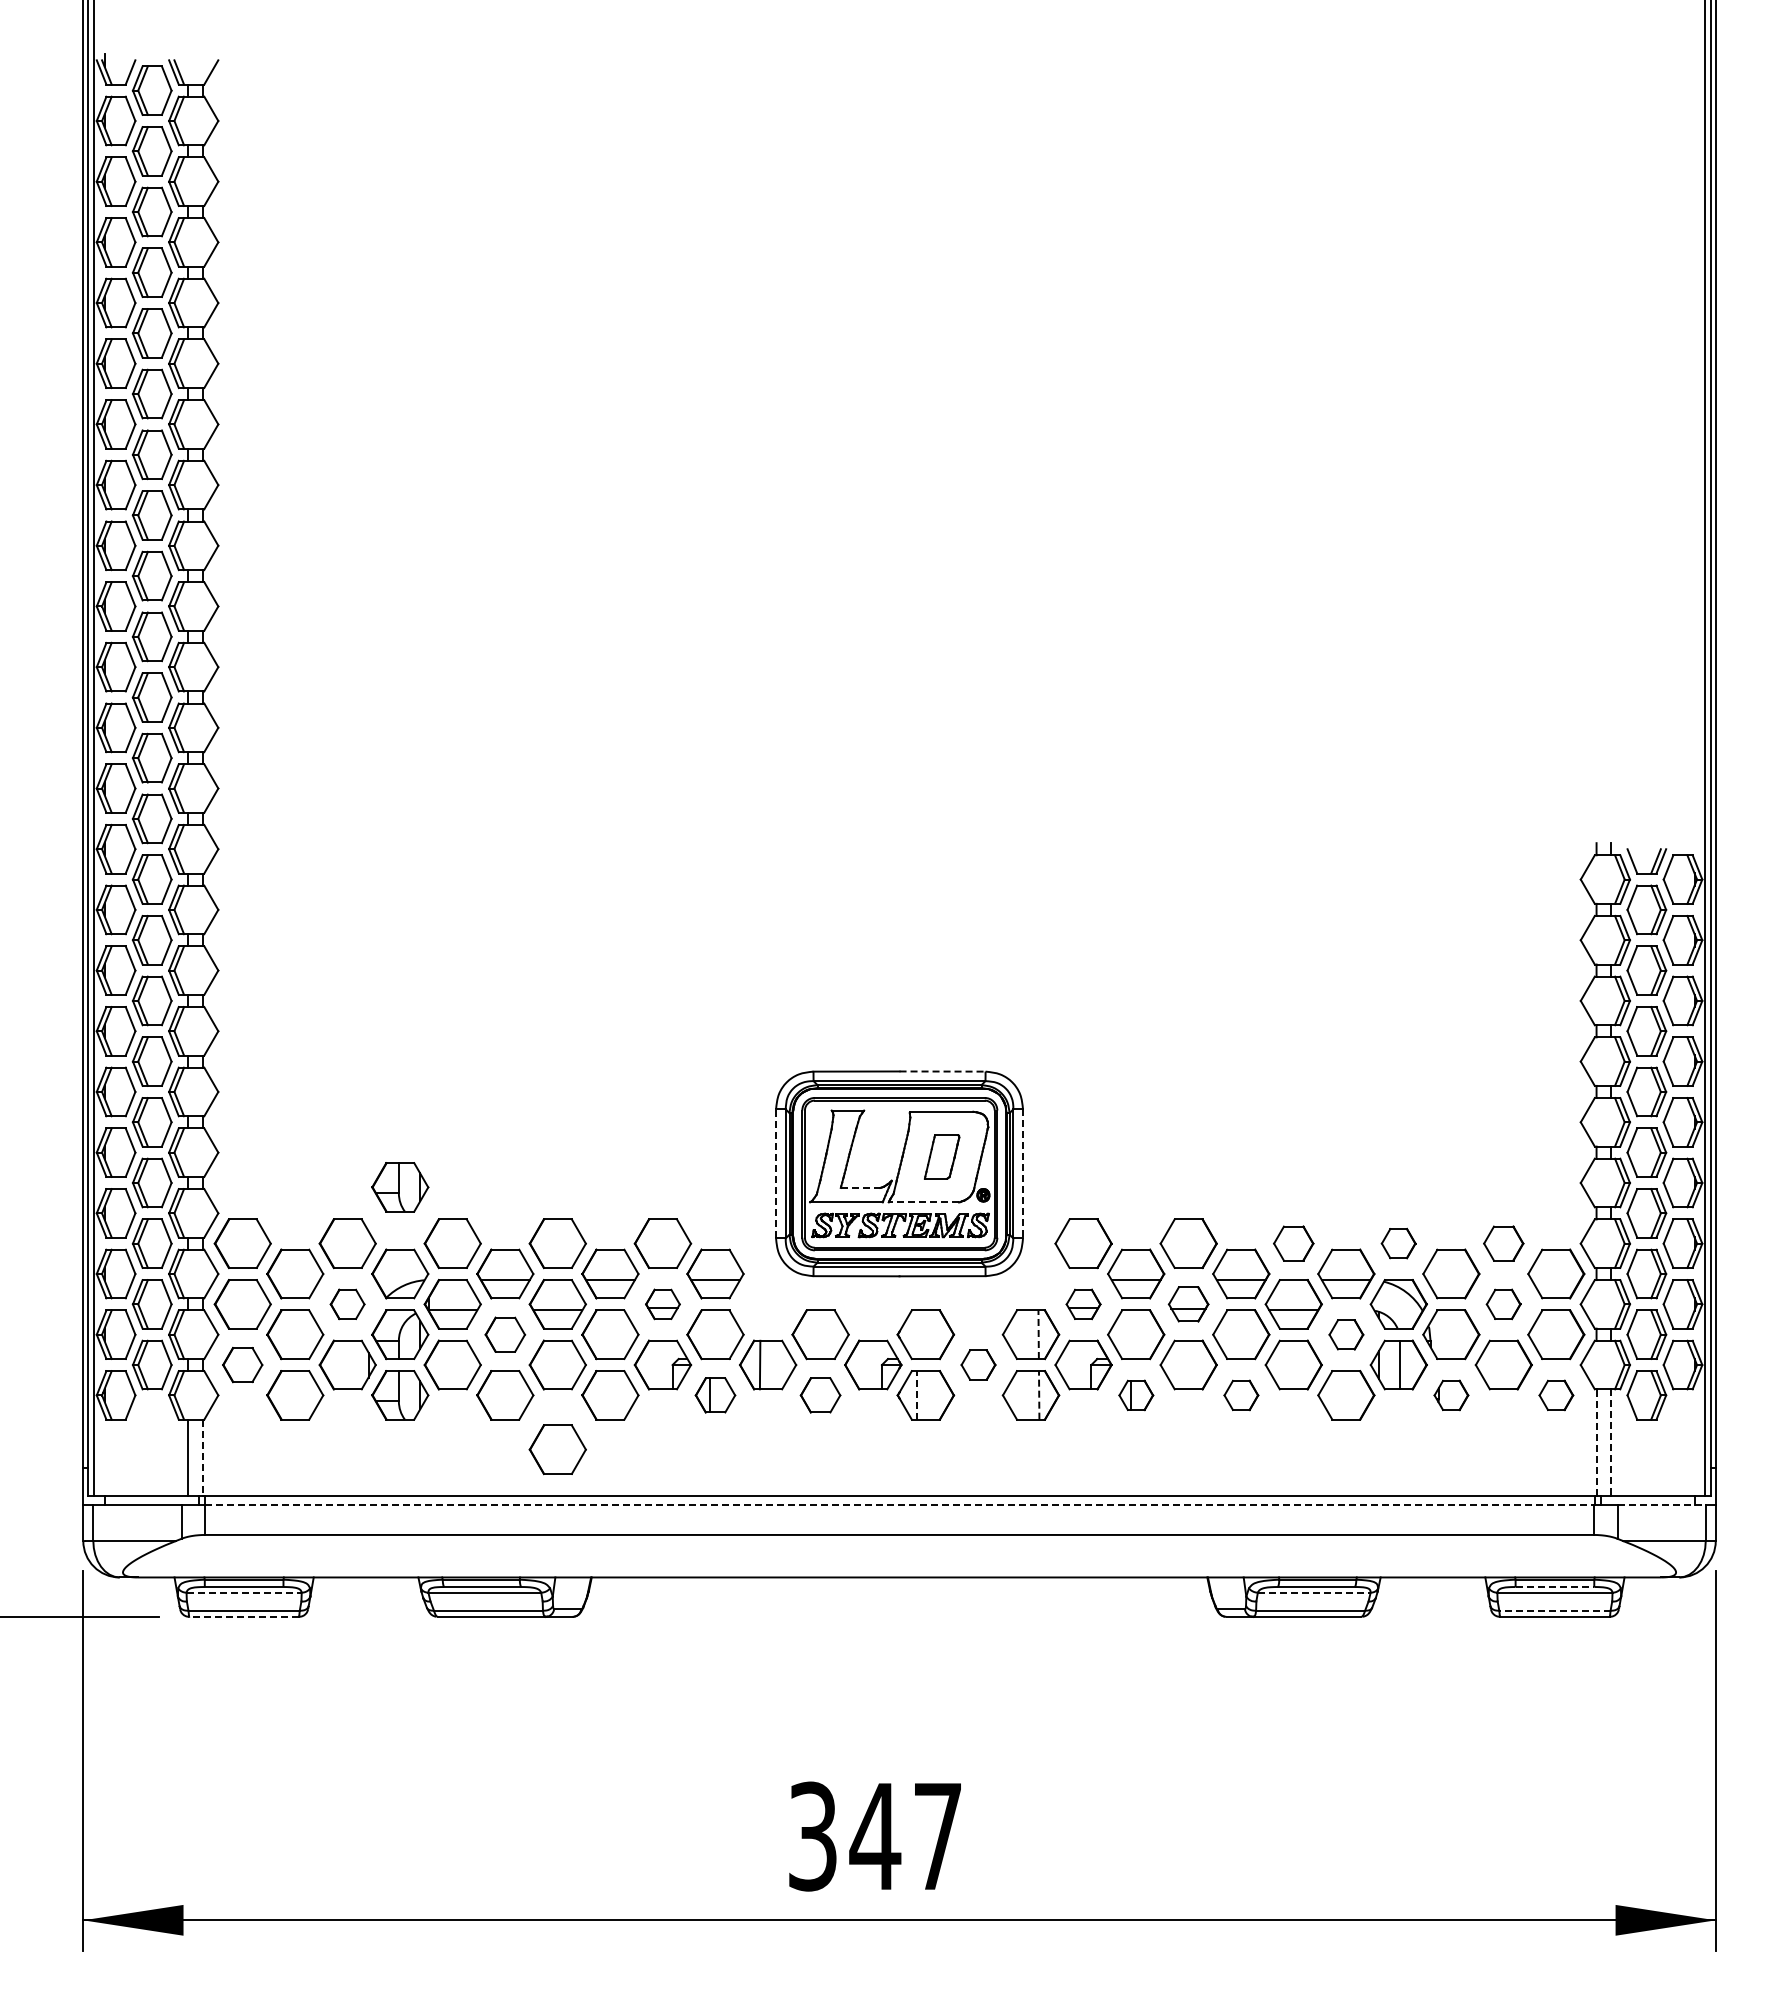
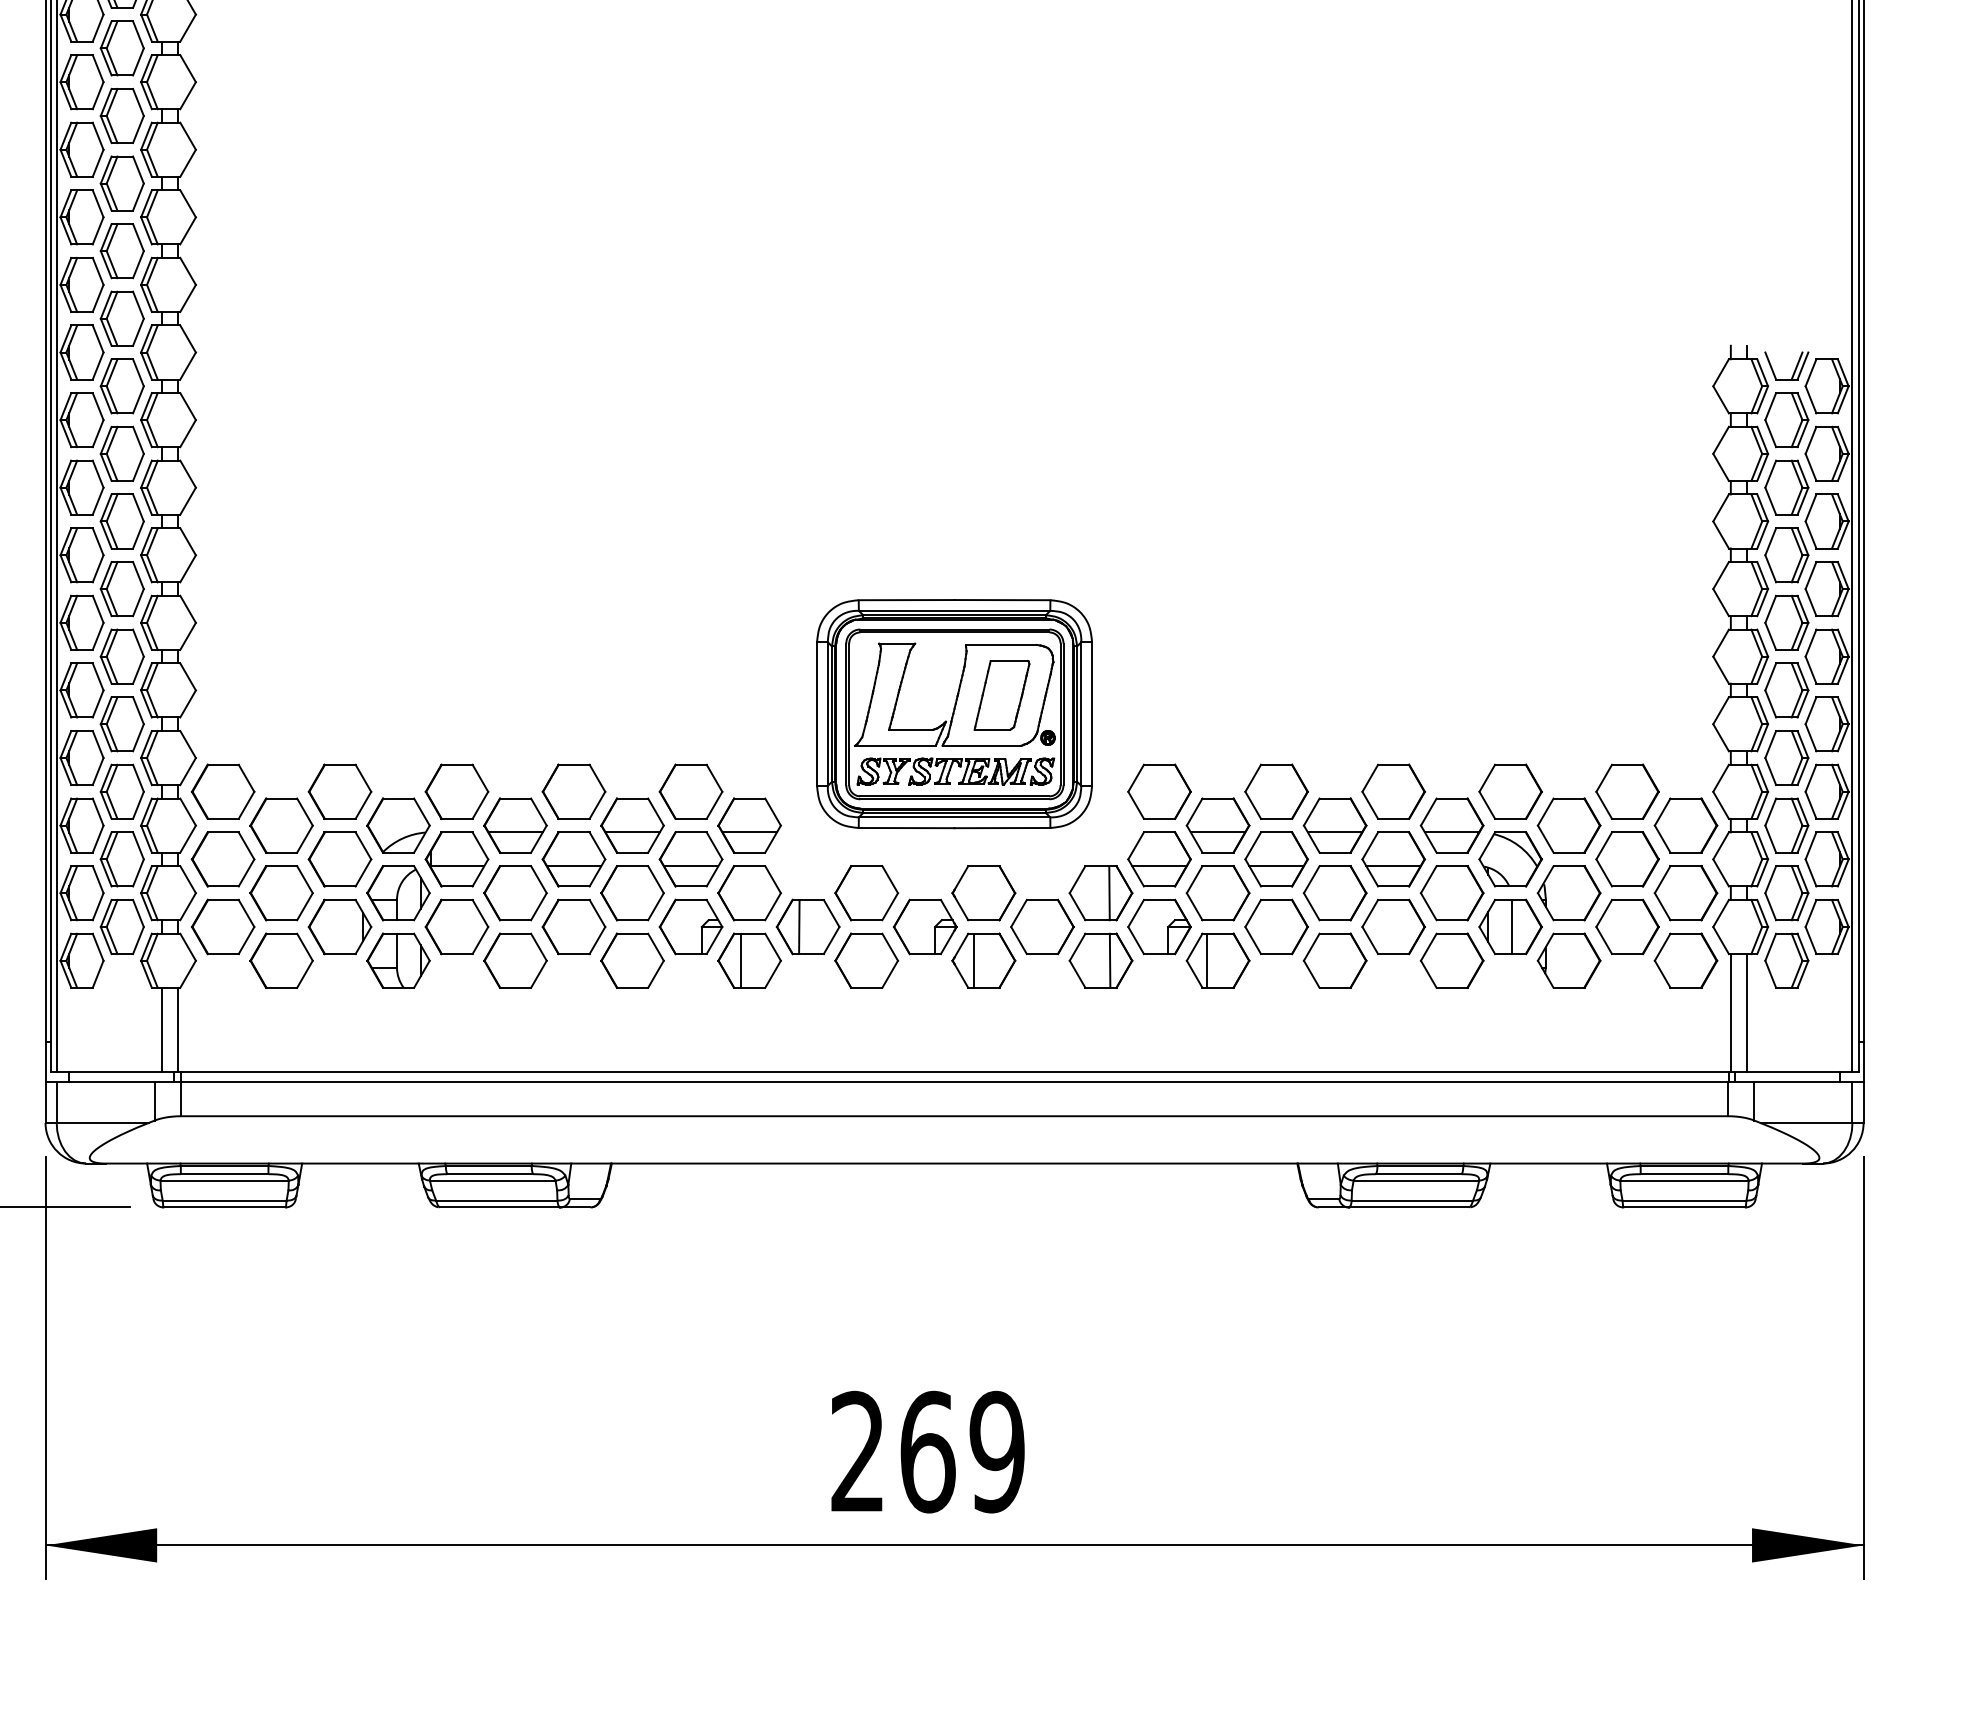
line: (943, 1071) -> (1003, 600), dashed -> solid
part: (941, 1156) -> (1001, 694), size x1.43
line: (776, 1173) -> (817, 713), dashed -> solid
line: (1023, 1173) -> (1092, 713), dashed -> solid
part: (400, 1187) -> (398, 729), removed
line: (860, 1187) -> (911, 729), dashed -> solid
line: (923, 1202) -> (981, 745), dashed -> solid
part: (1293, 1243) -> (1393, 791), size x1.43
part: (1398, 1243) -> (1510, 791), size x1.67
part: (1503, 1243) -> (1627, 791), size x1.43
part: (347, 1304) -> (339, 859), size x1.67
part: (662, 1304) -> (690, 859), size x1.67
part: (1083, 1304) -> (1159, 859), size x1.67
part: (1188, 1304) -> (1276, 859), size x1.43
part: (1503, 1304) -> (1627, 859), size x1.67
part: (505, 1334) -> (515, 892), size x1.43
line: (1038, 1334) -> (1109, 892), dashed -> solid
part: (1346, 1334) -> (1452, 892), size x1.67
part: (242, 1364) -> (222, 926), size x1.43
part: (978, 1364) -> (1042, 926), size x1.67
line: (917, 1394) -> (974, 959), dashed -> solid
line: (1039, 1394) -> (1110, 959), dashed -> solid
part: (715, 1395) -> (749, 960), size x1.43
part: (820, 1395) -> (866, 960), size x1.43
part: (1136, 1395) -> (1218, 960), size x1.67
part: (1241, 1395) -> (1335, 960), size x1.67
part: (1451, 1395) -> (1569, 960), size x1.67
part: (1556, 1395) -> (1686, 960), size x1.67
line: (1596, 1441) -> (1730, 1012), dashed -> solid
line: (1610, 1442) -> (1746, 1013), dashed -> solid
part: (557, 1449) -> (573, 1021), removed
line: (202, 1457) -> (178, 1029), dashed -> solid
line: (900, 1504) -> (955, 1082), dashed -> solid
line: (1662, 1504) -> (1804, 1082), dashed -> solid
line: (1555, 1587) -> (1685, 1174), dashed -> solid
line: (244, 1592) -> (225, 1180), dashed -> solid
line: (1314, 1592) -> (1416, 1180), dashed -> solid
line: (1554, 1610) -> (1684, 1200), dashed -> solid
line: (243, 1616) -> (223, 1207), dashed -> solid
text: (875, 1836) -> (927, 1452), 347 -> 269

